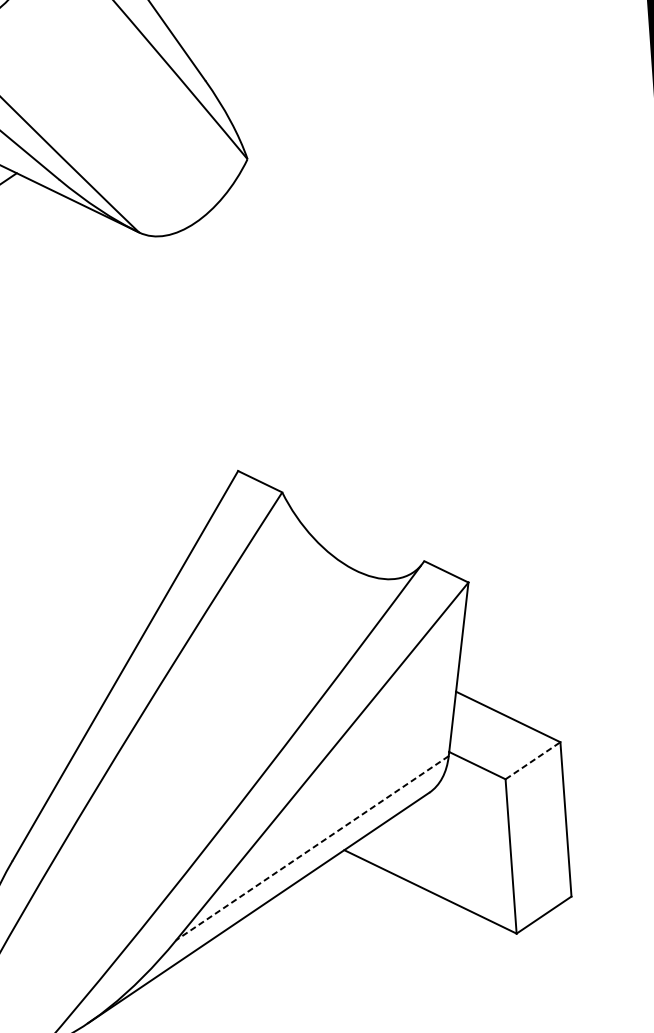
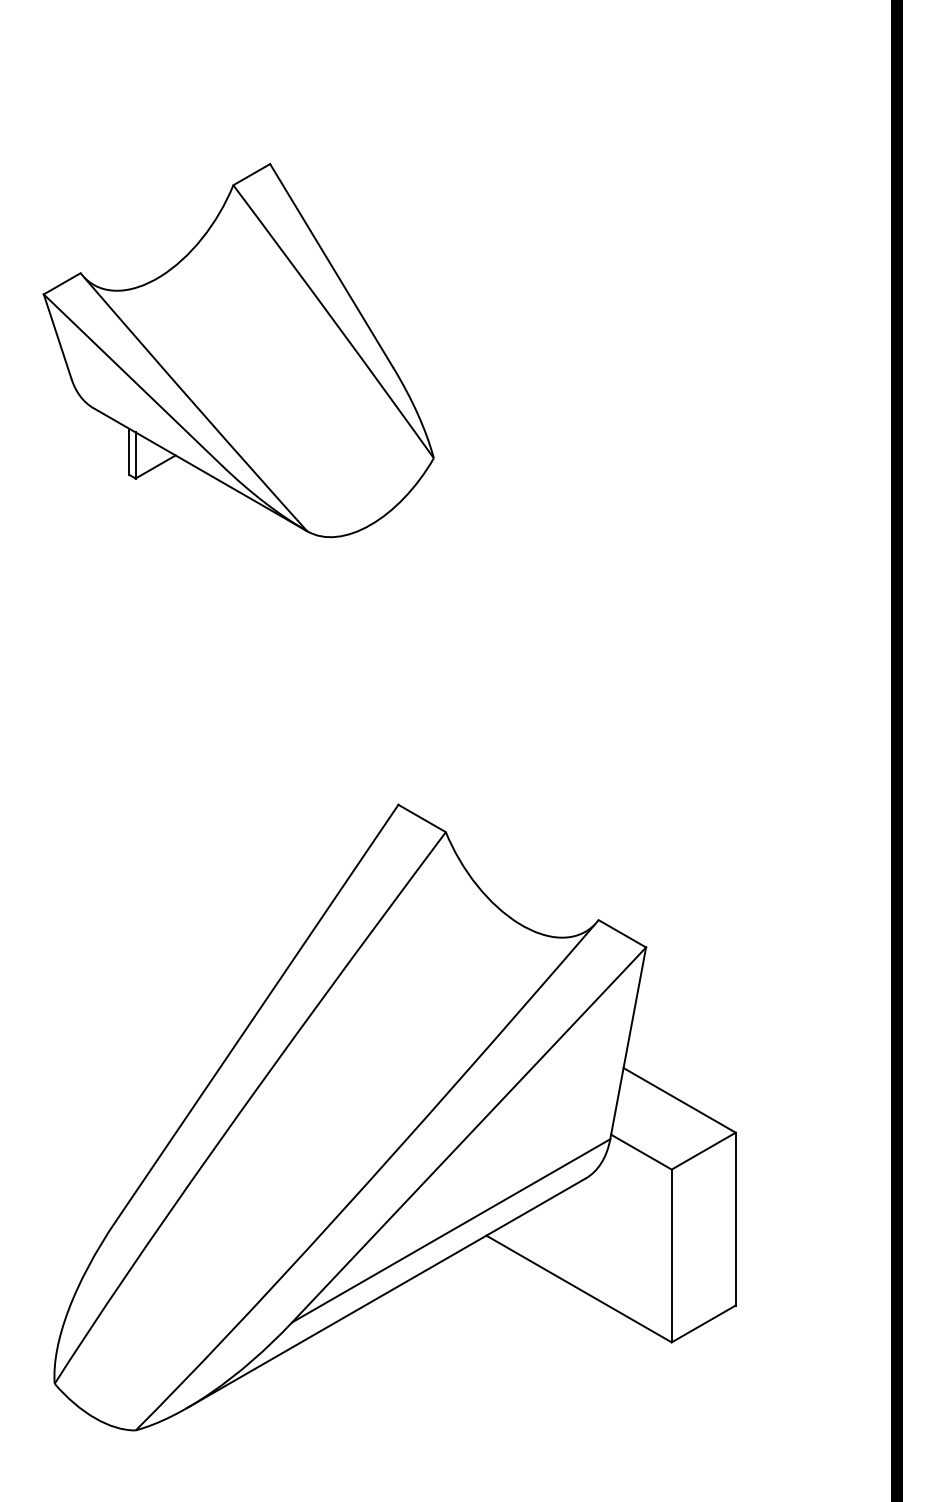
line: (532, 761) -> (703, 1151), dashed -> solid
line: (312, 847) -> (451, 1230), dashed -> solid

